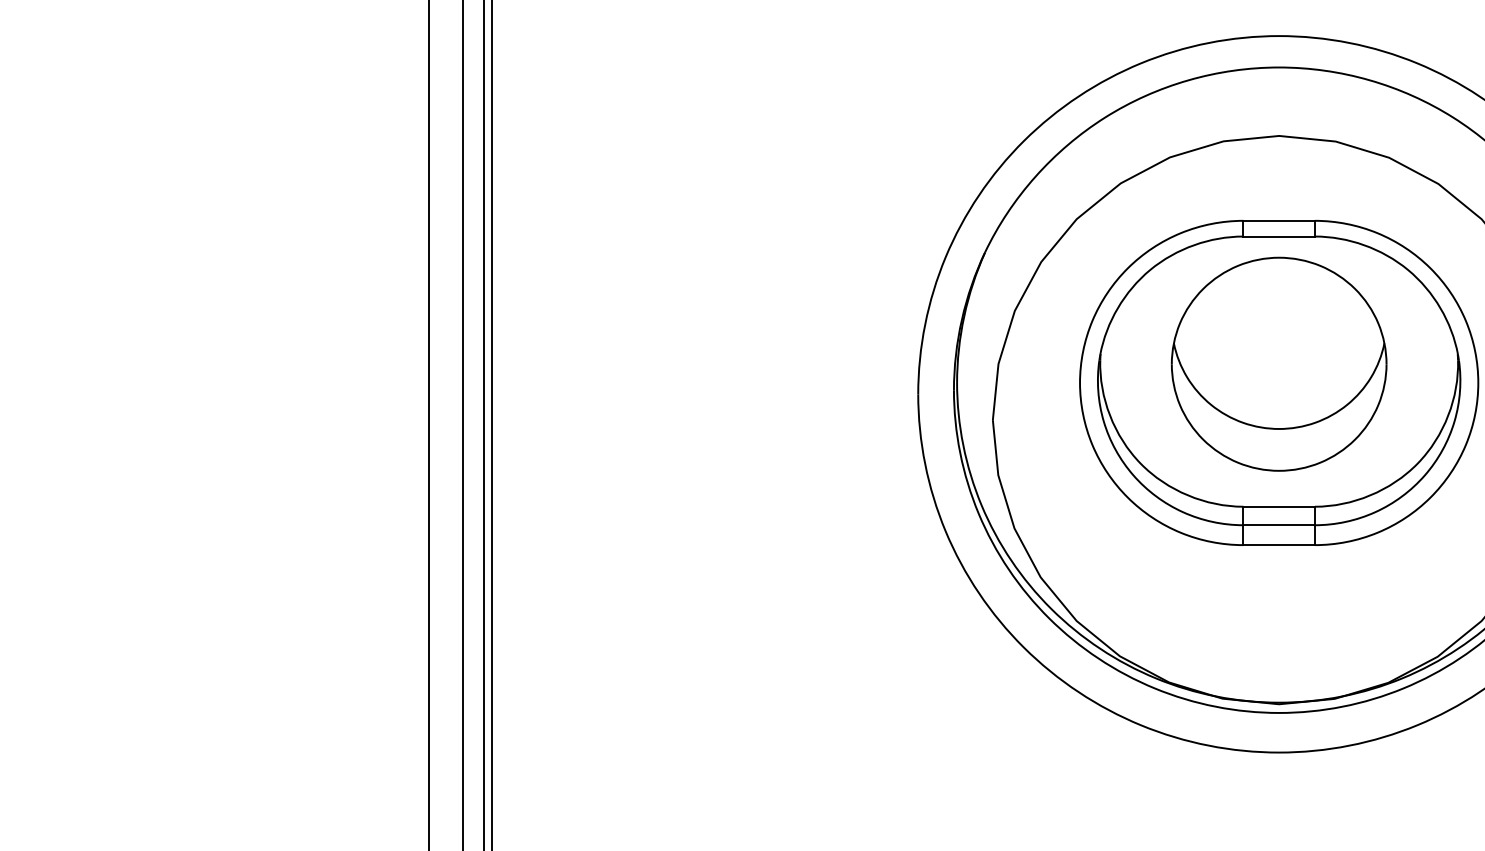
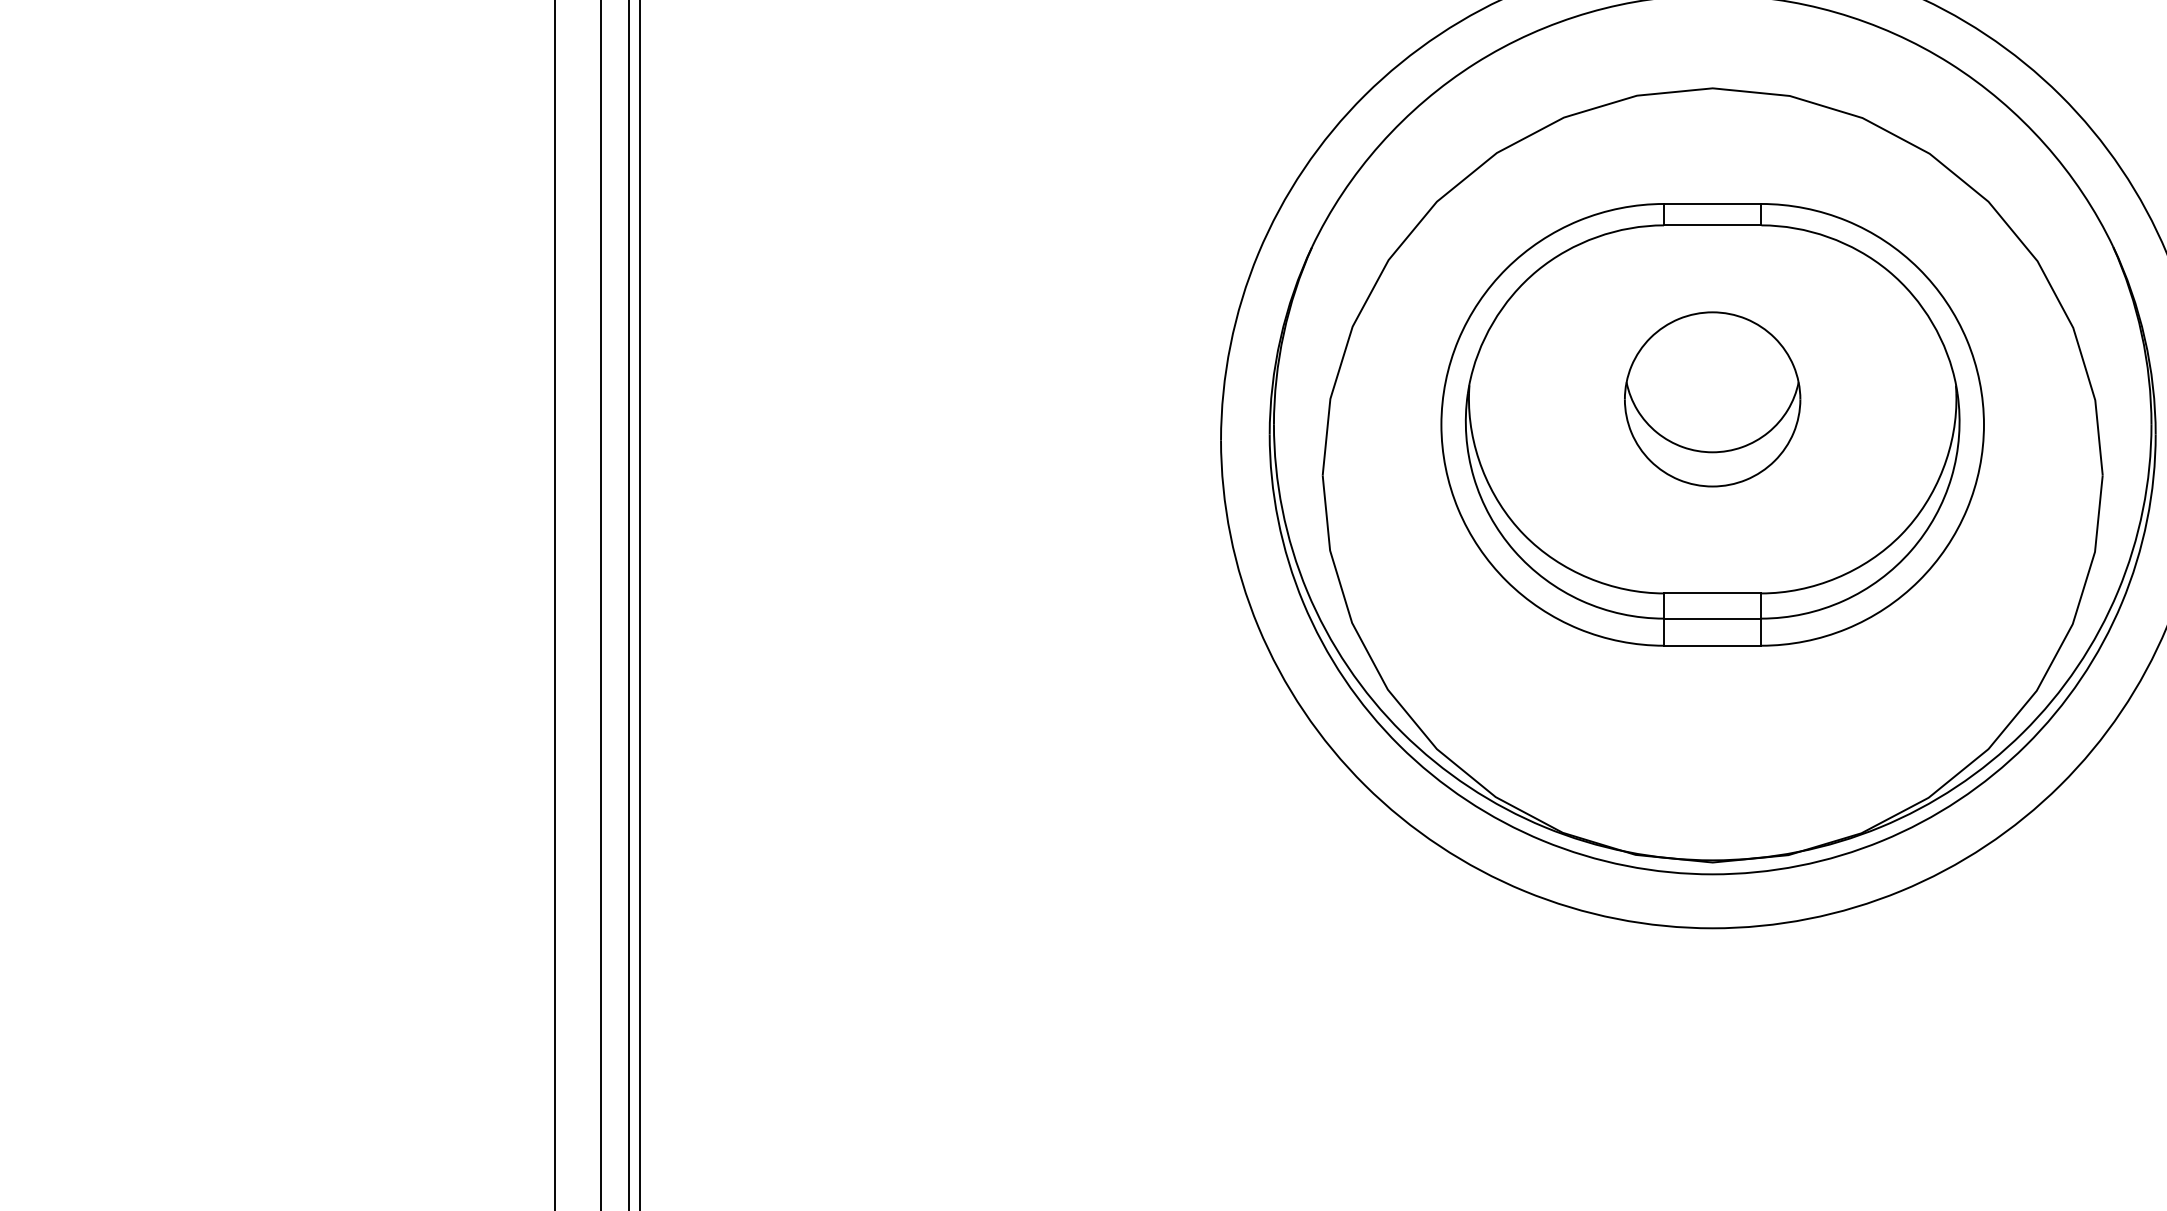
part: (1279, 364) -> (1712, 399), size x0.6

